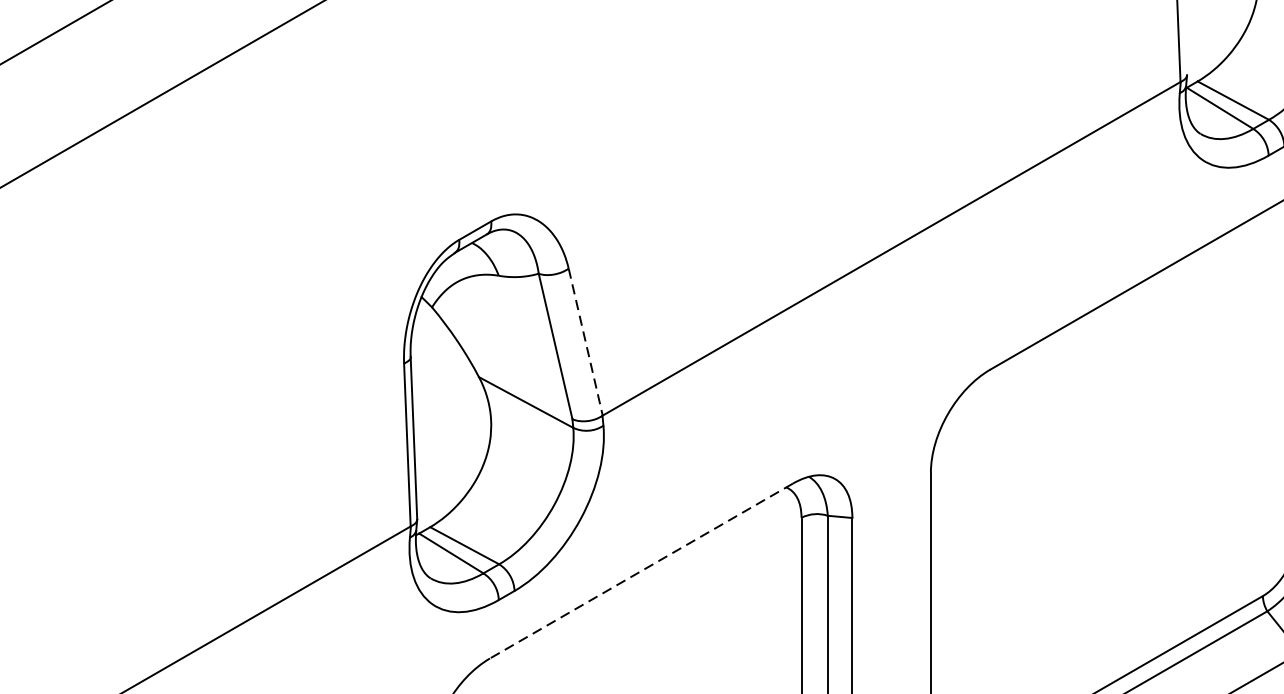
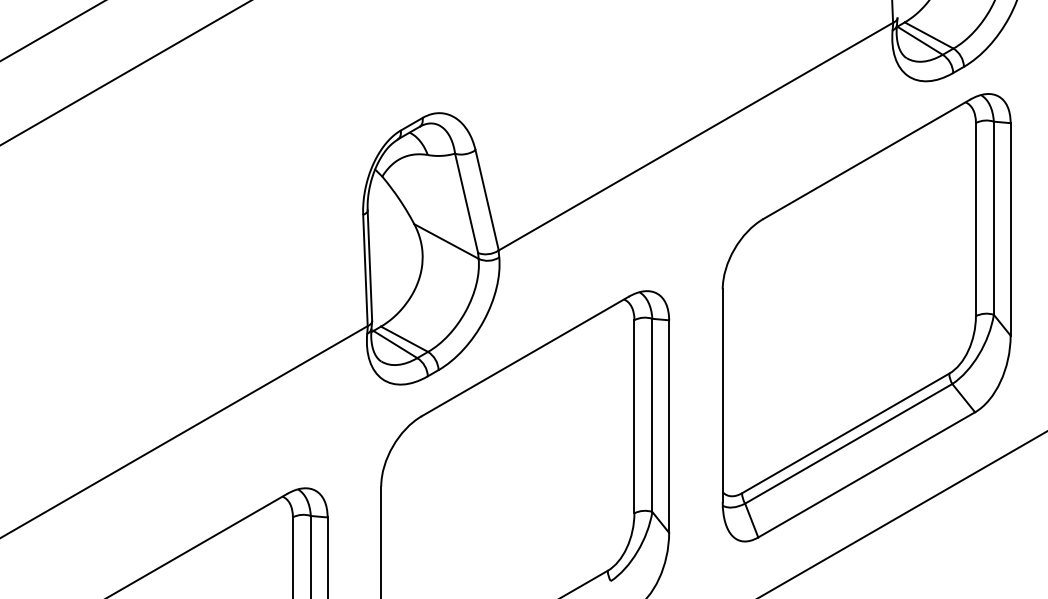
line: (586, 342) -> (487, 200), dashed -> solid
line: (640, 570) -> (524, 356), dashed -> solid

